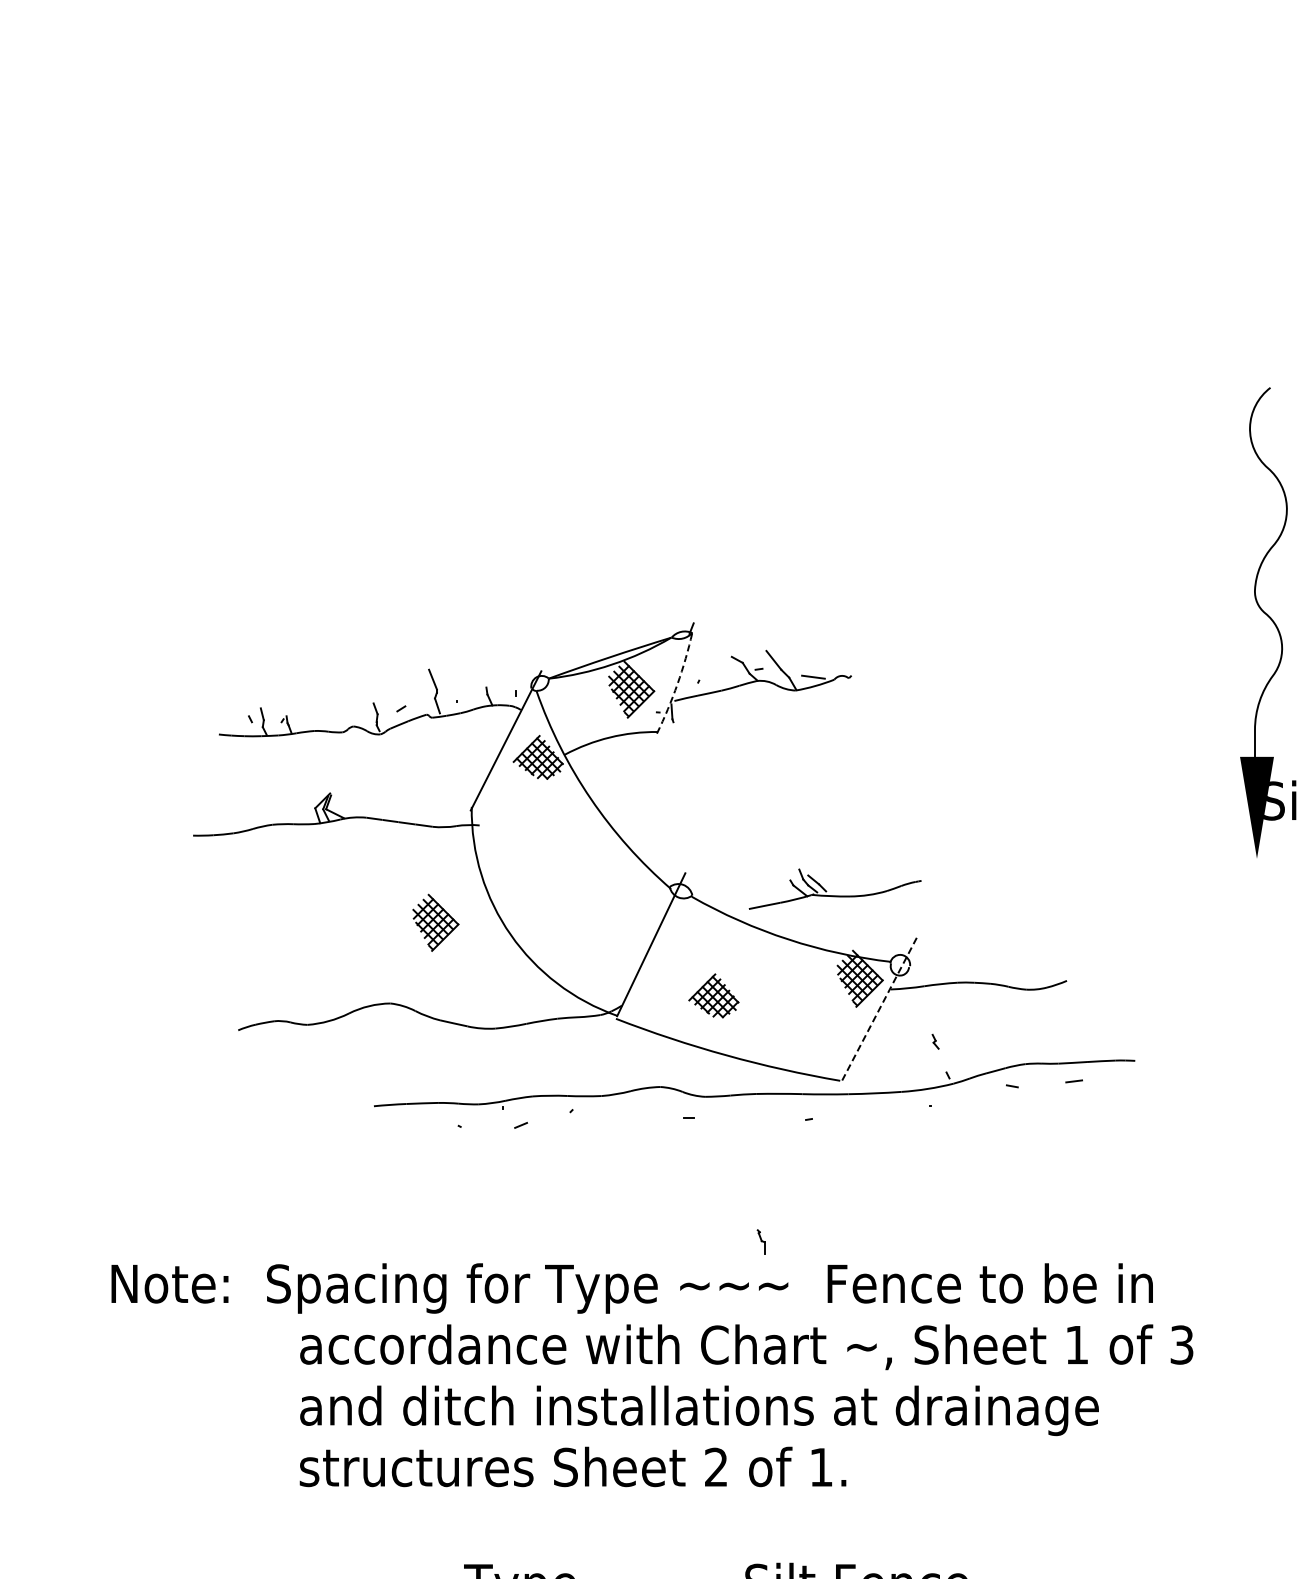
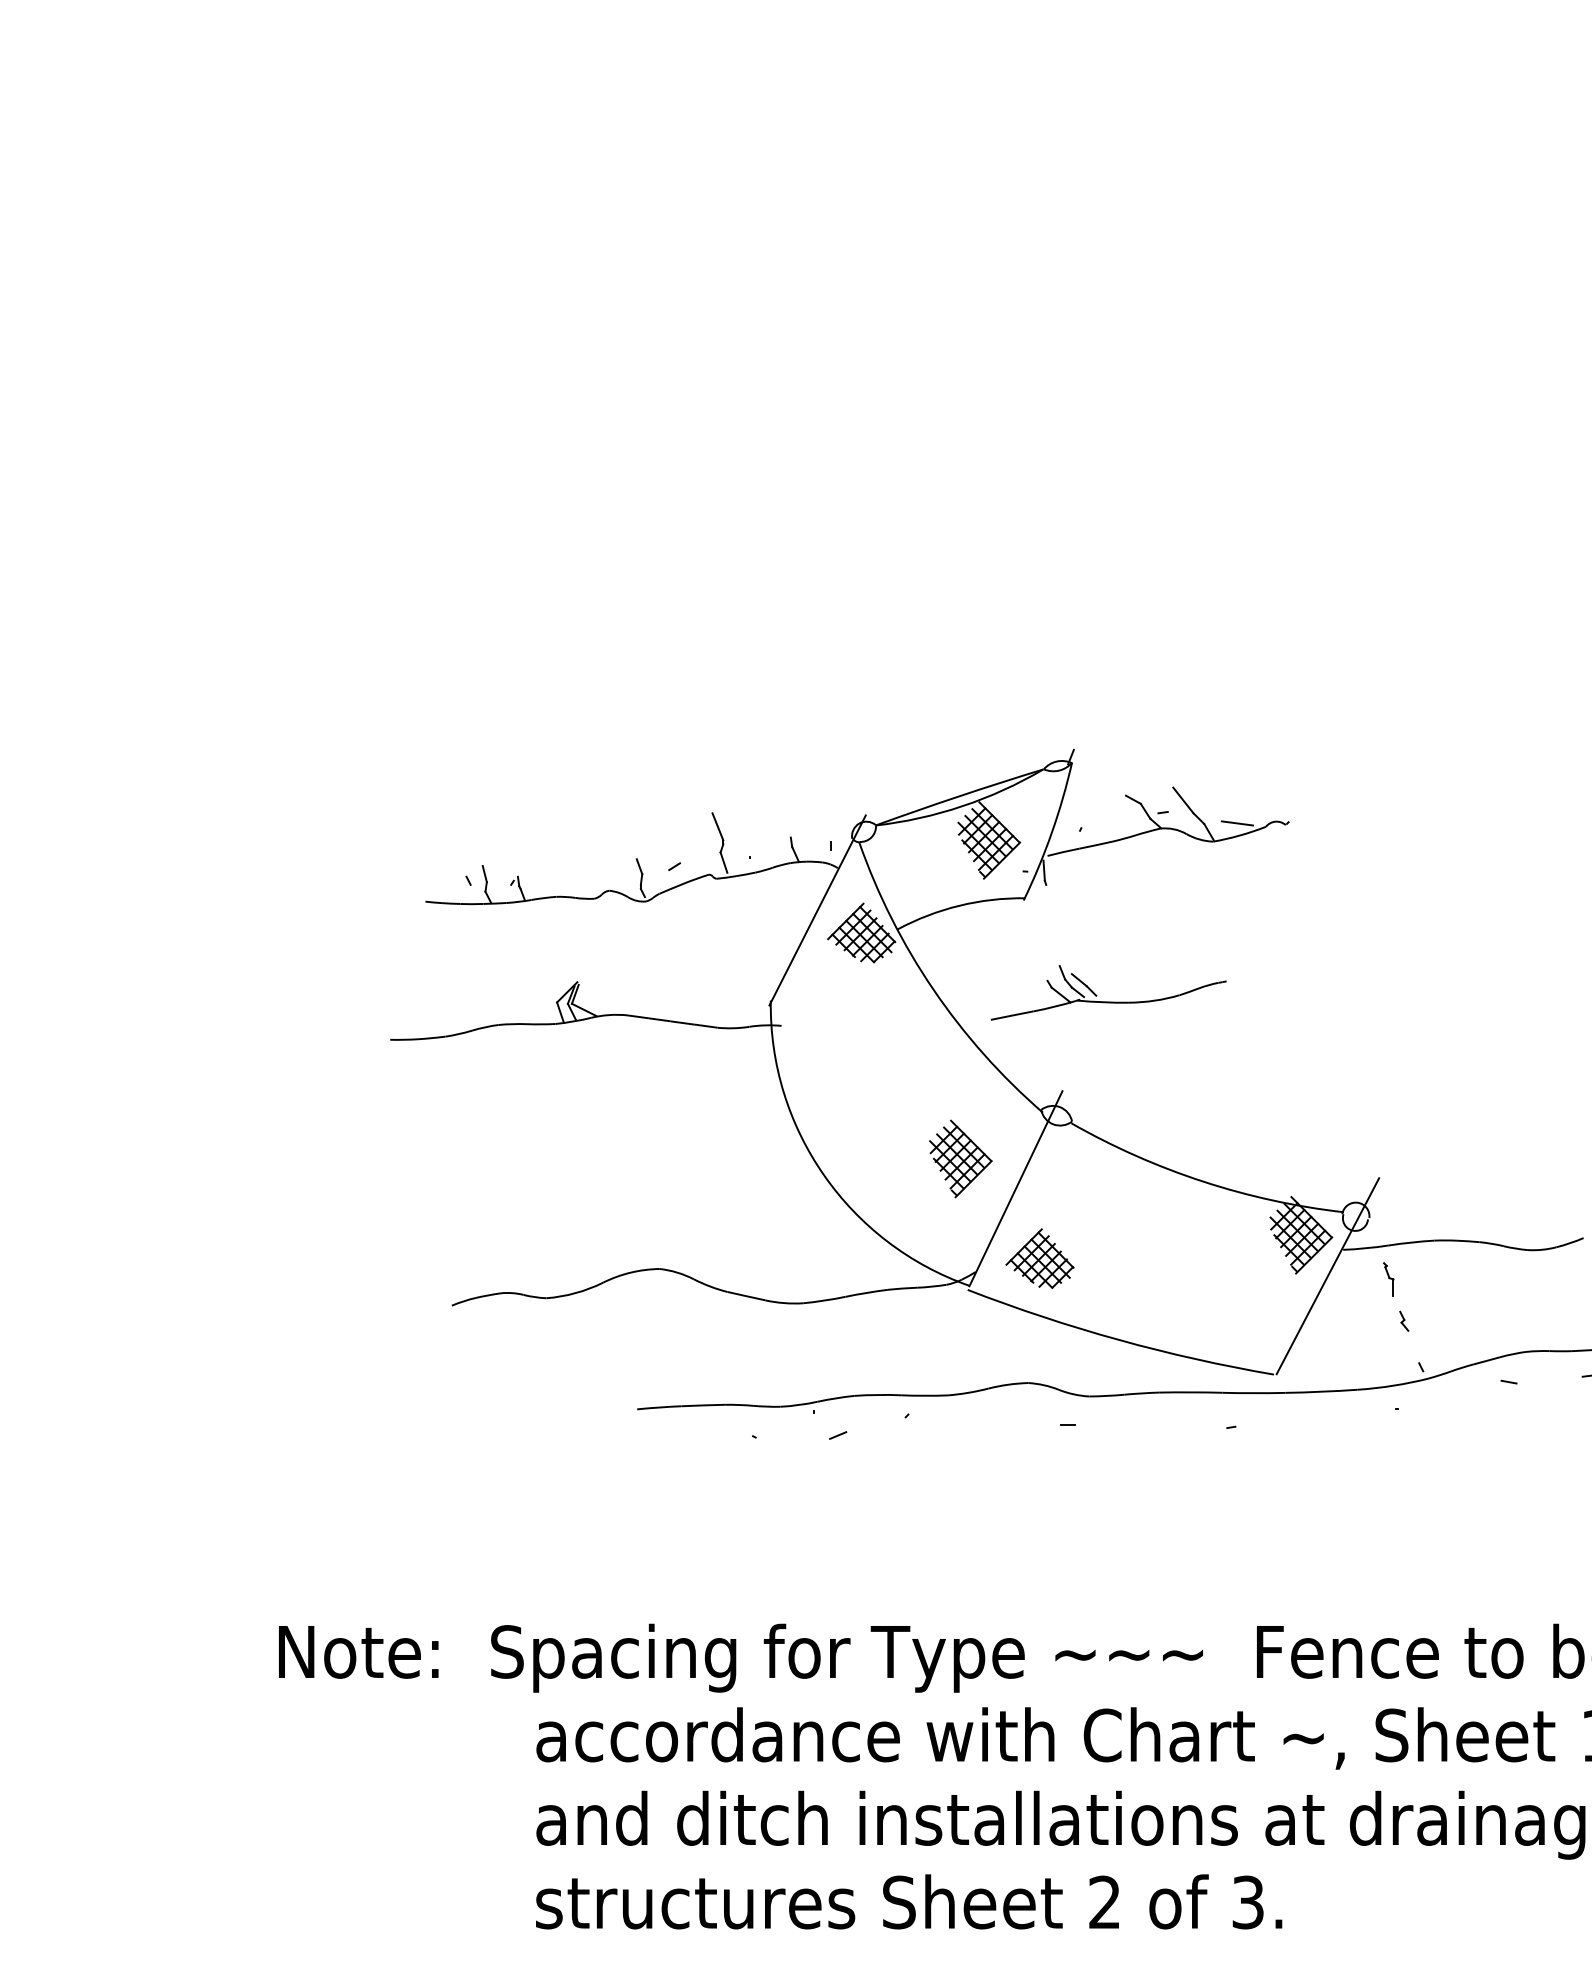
arc: (677, 684) -> (1051, 833), dashed -> solid
part: (834, 895) -> (1107, 1001), moved
part: (435, 922) -> (960, 1158), moved
part: (713, 995) -> (1039, 1258), moved
line: (879, 1008) -> (1327, 1275), dashed -> solid
part: (760, 1241) -> (1387, 1278), moved
text: (821, 1467) -> (1248, 1902), 1. -> 3.

